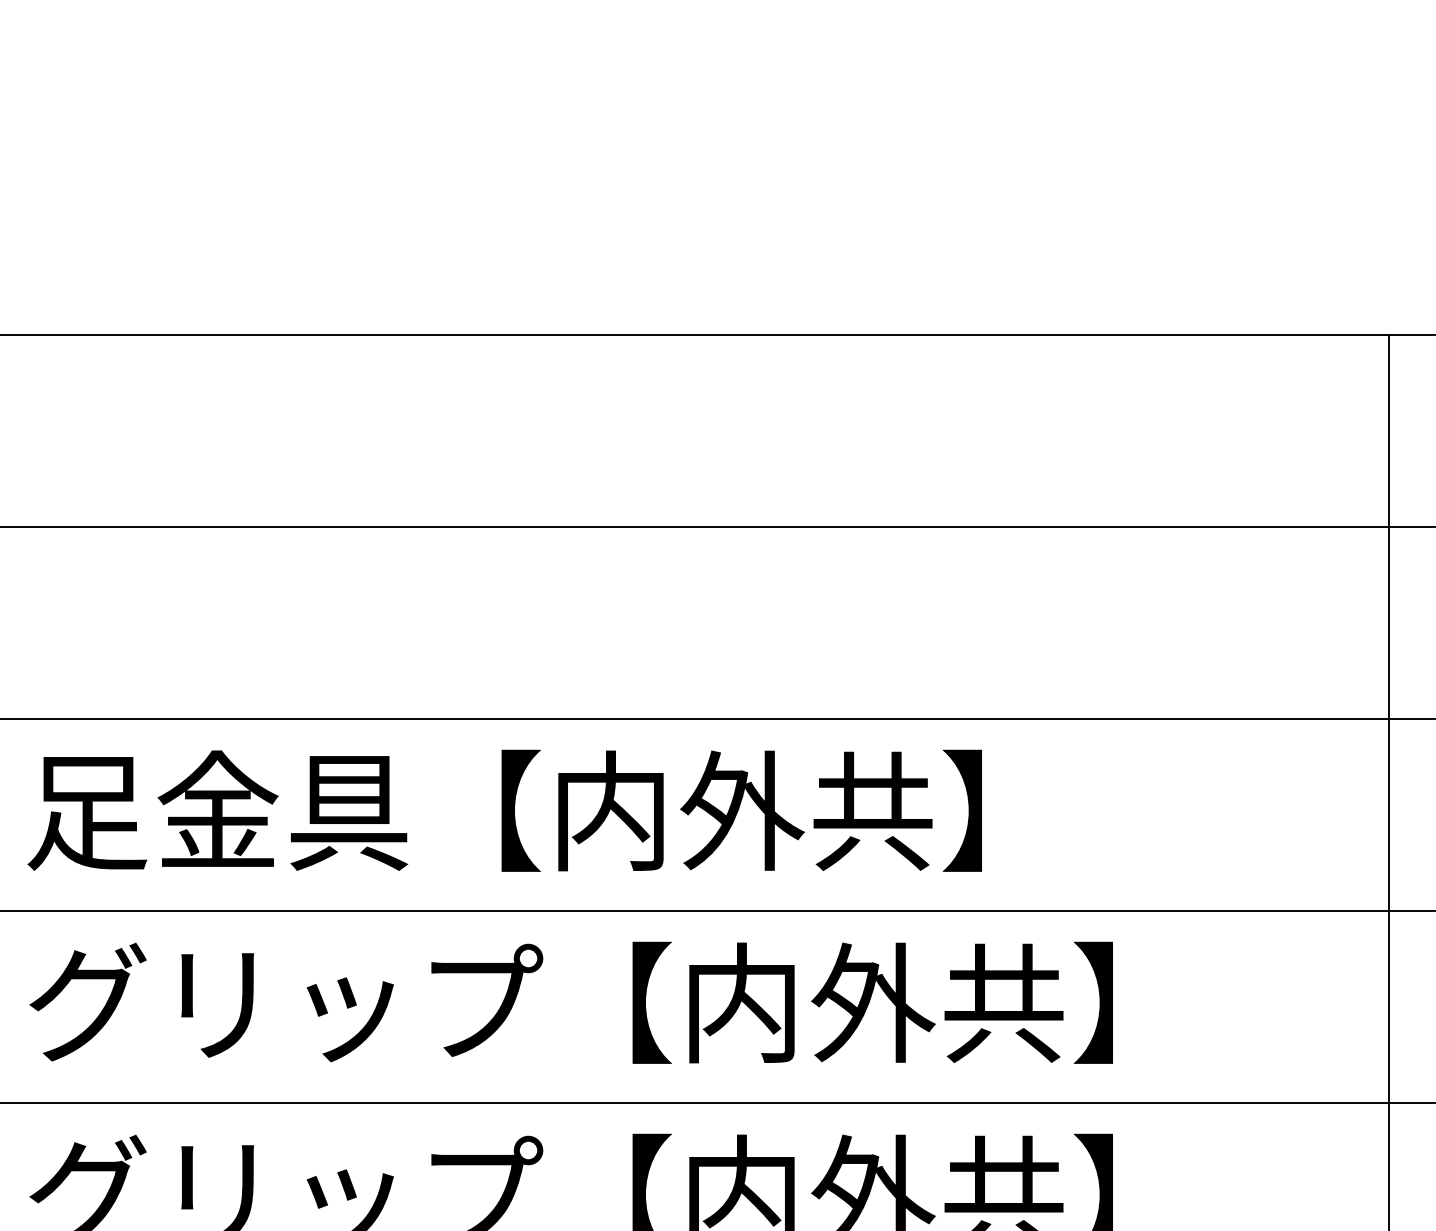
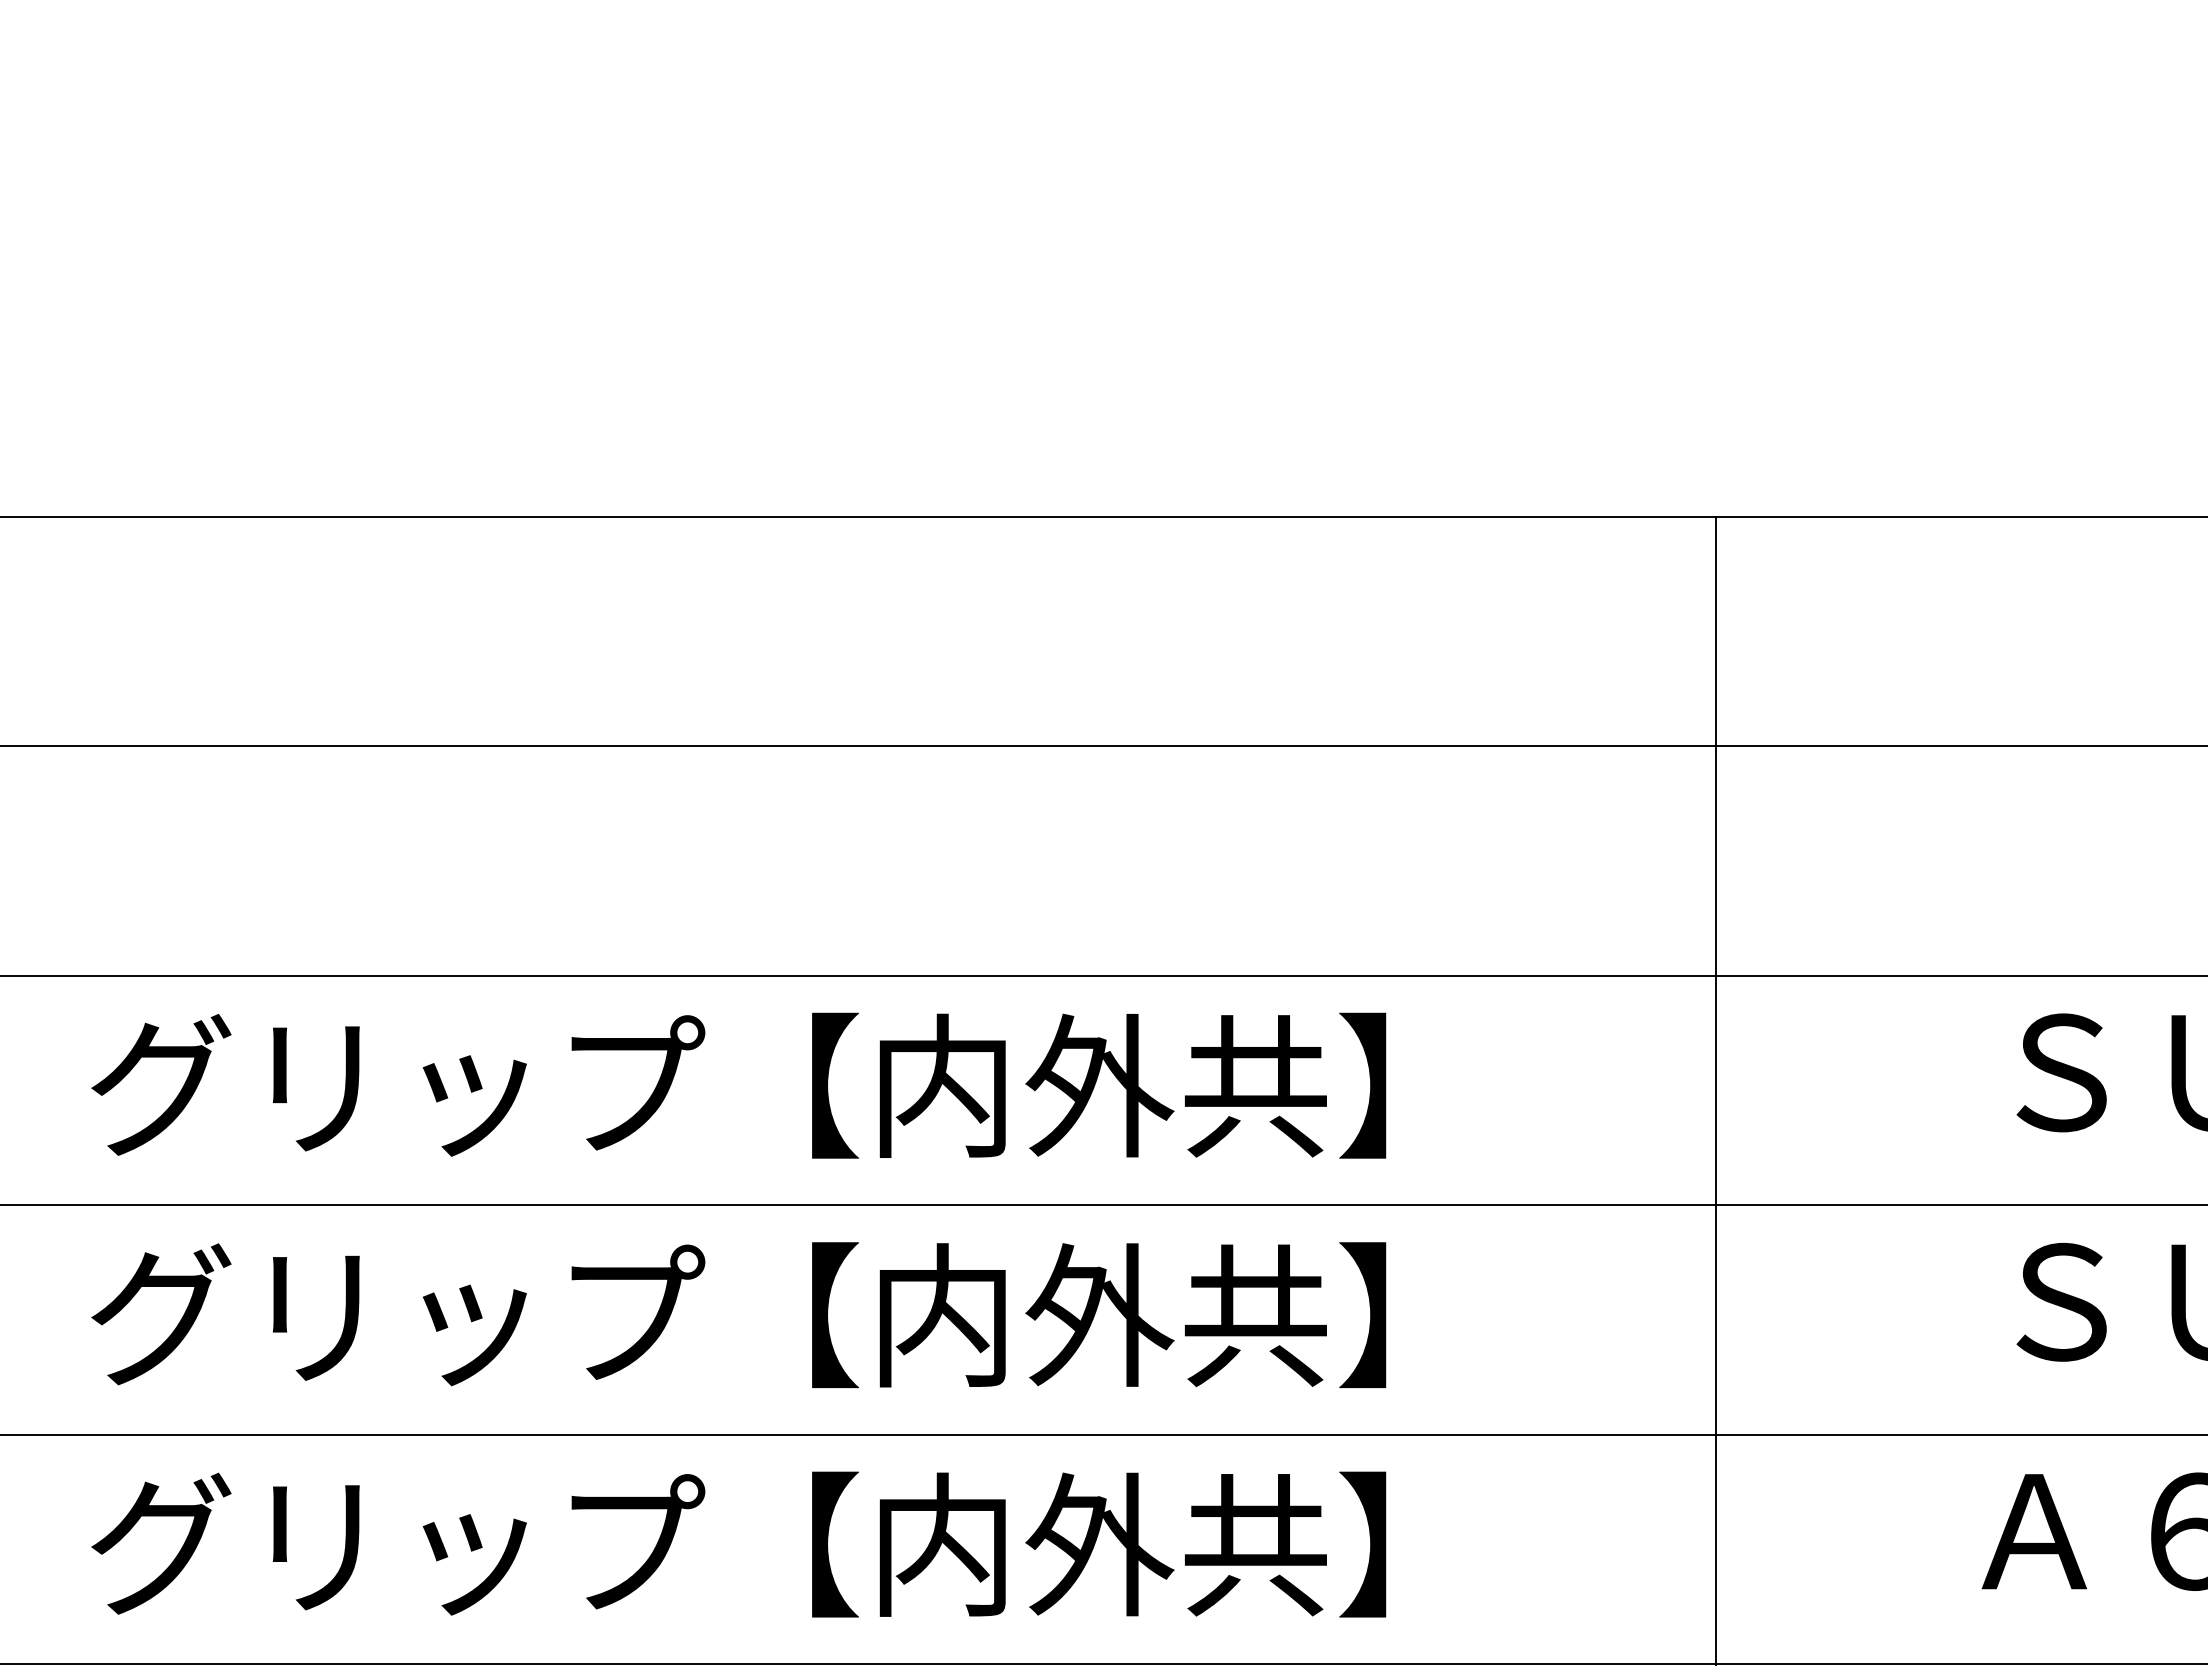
text: (570, 810) -> (737, 1085), 足金具【内外共】 -> グリップ【内外共】

